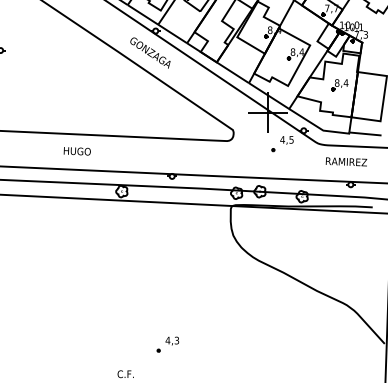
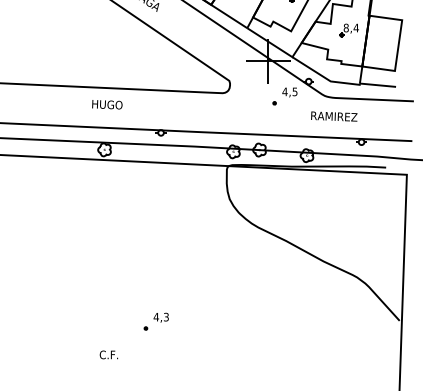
text: (76, 151) -> (106, 104), moved
text: (346, 161) -> (334, 116), moved

